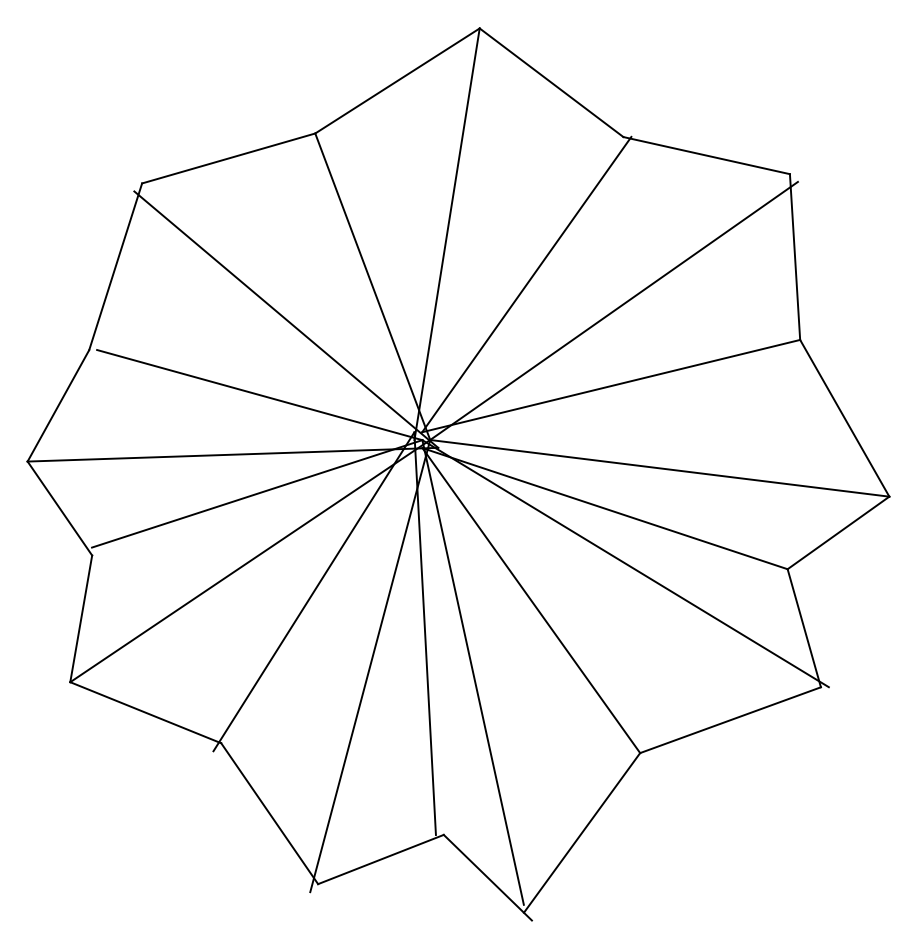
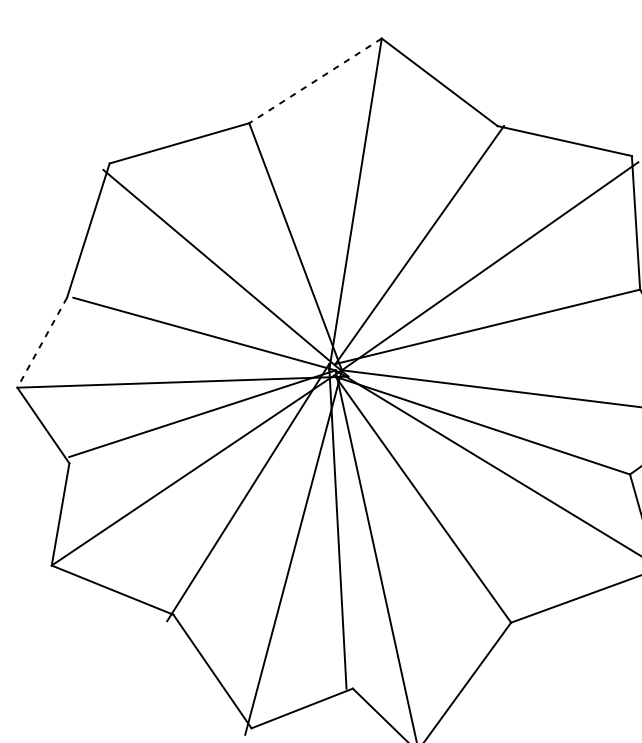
line: (397, 80) -> (315, 80), solid -> dashed
line: (58, 405) -> (42, 342), solid -> dashed

